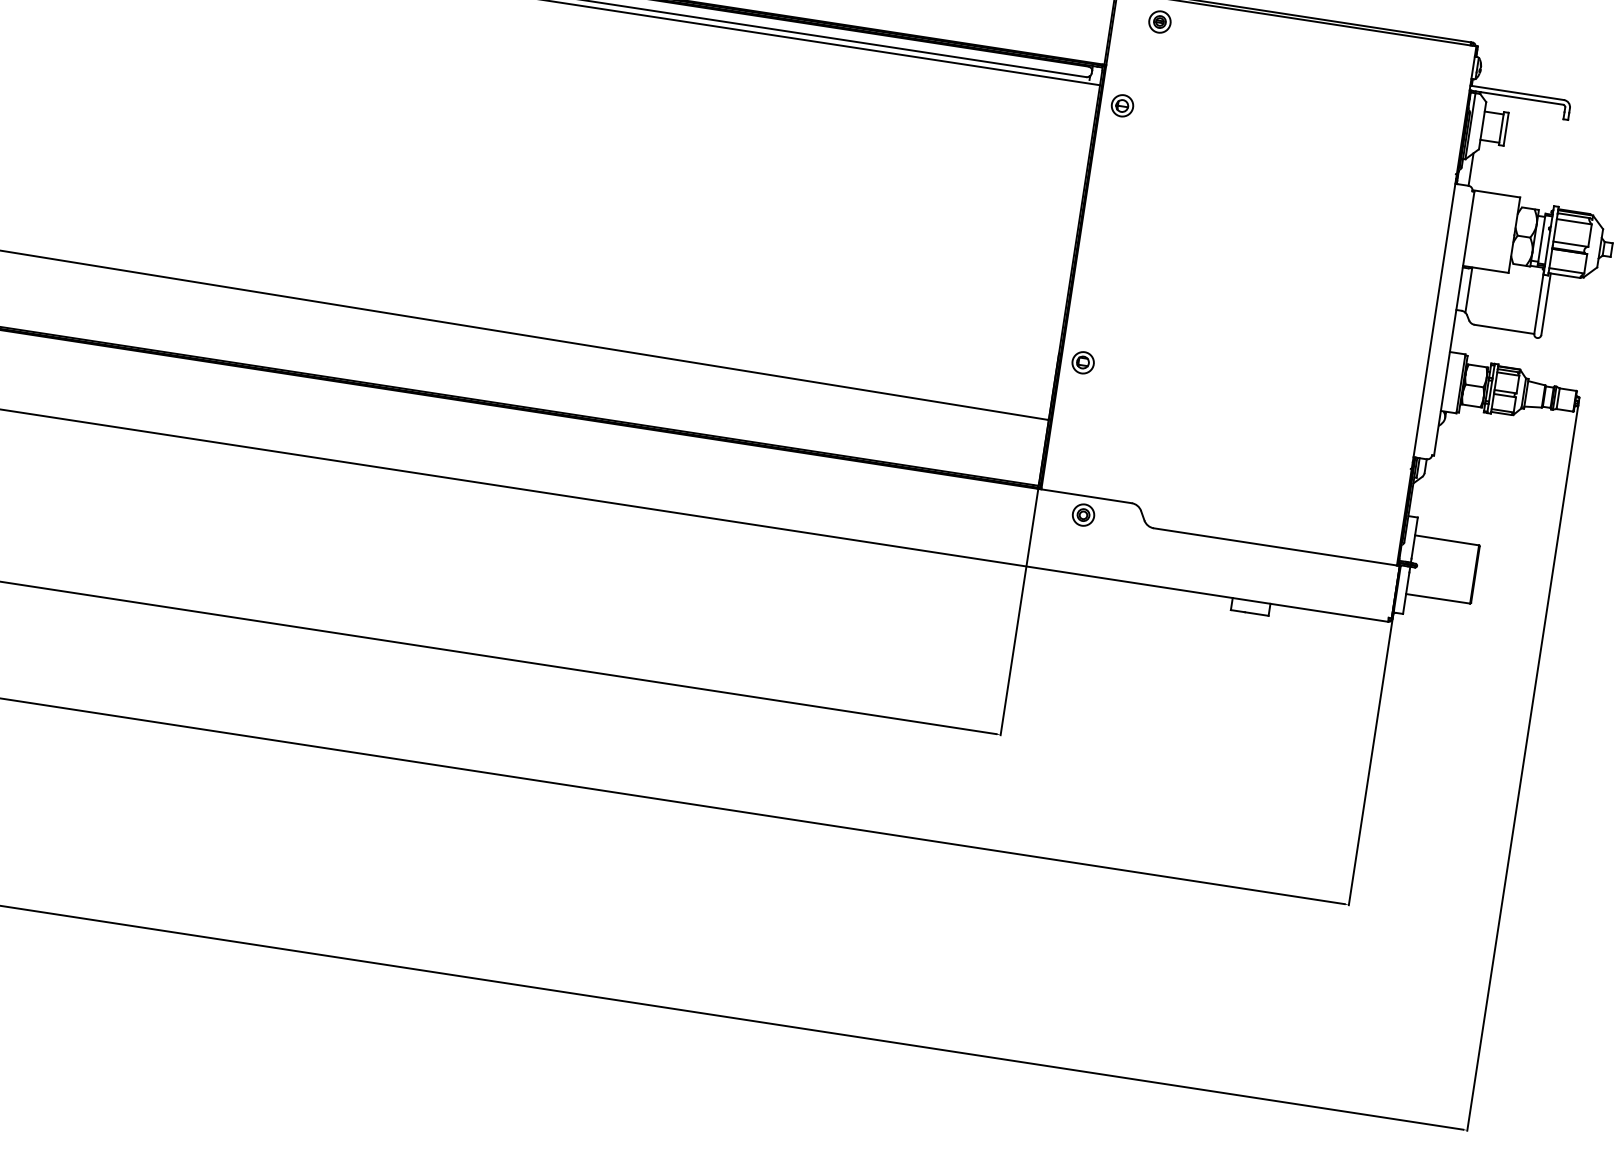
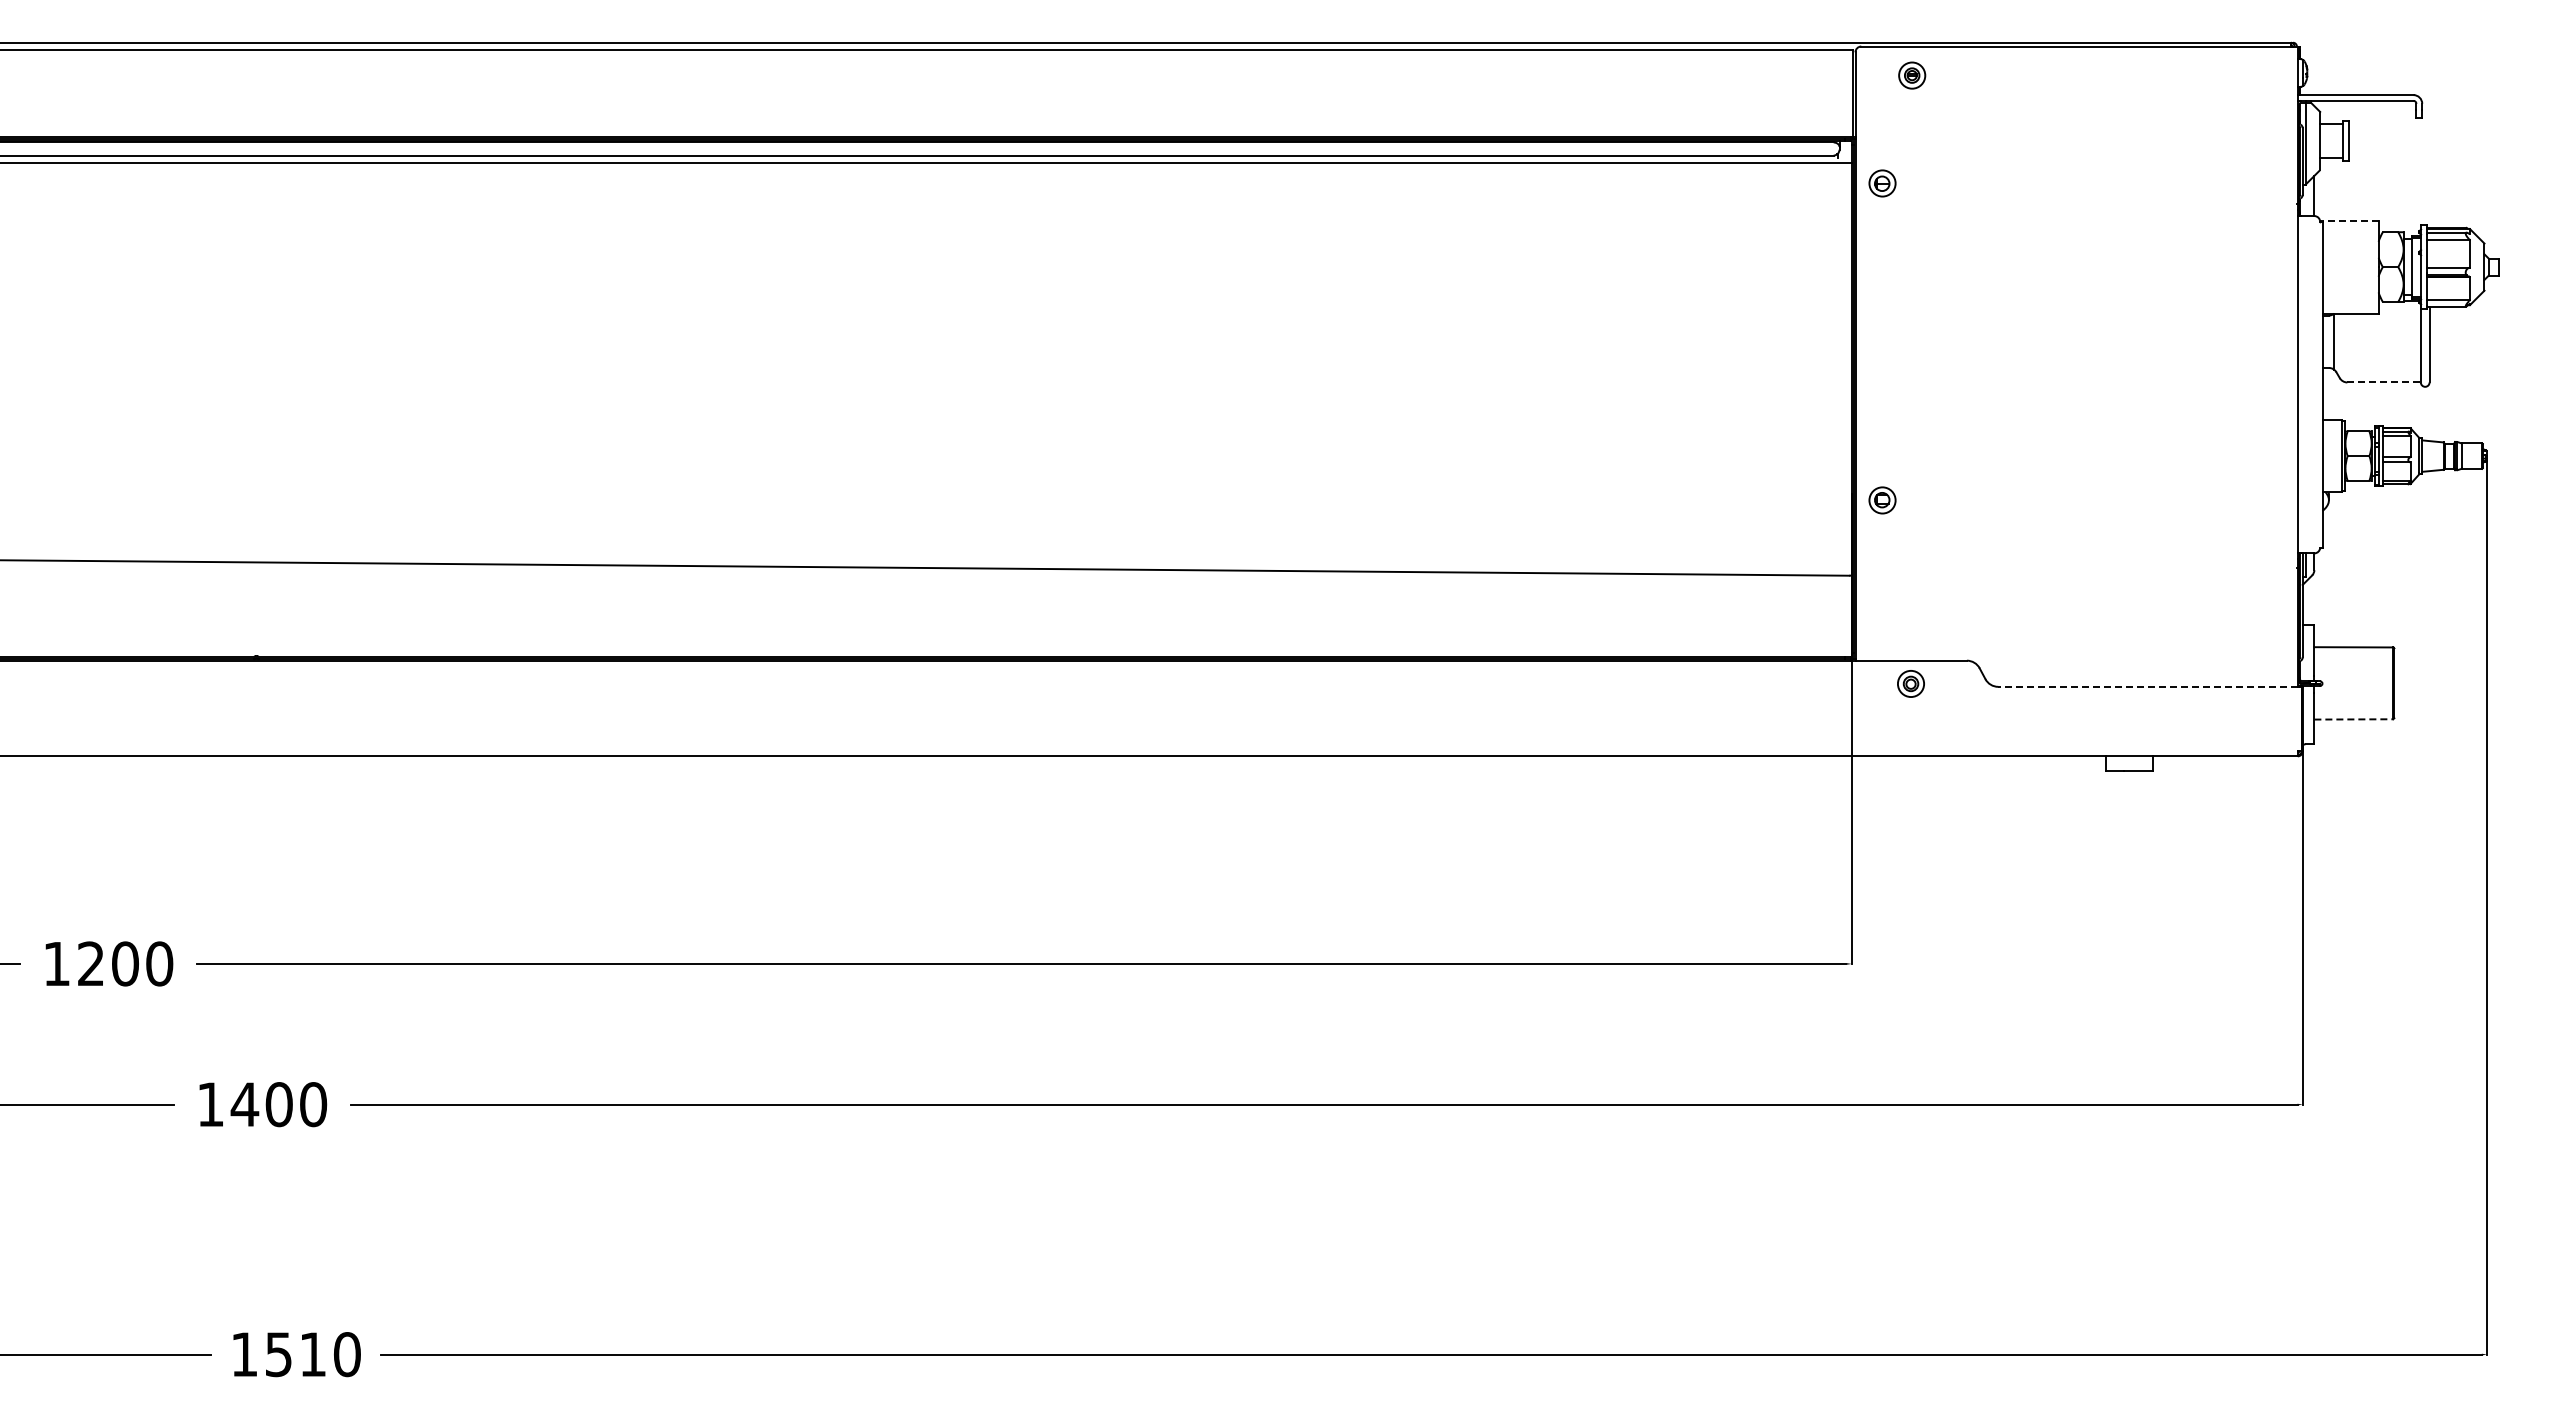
line: (1495, 193) -> (2348, 220), solid -> dashed
line: (1504, 329) -> (2384, 382), solid -> dashed
line: (1275, 546) -> (2148, 686), solid -> dashed
line: (1438, 598) -> (2354, 719), solid -> dashed

